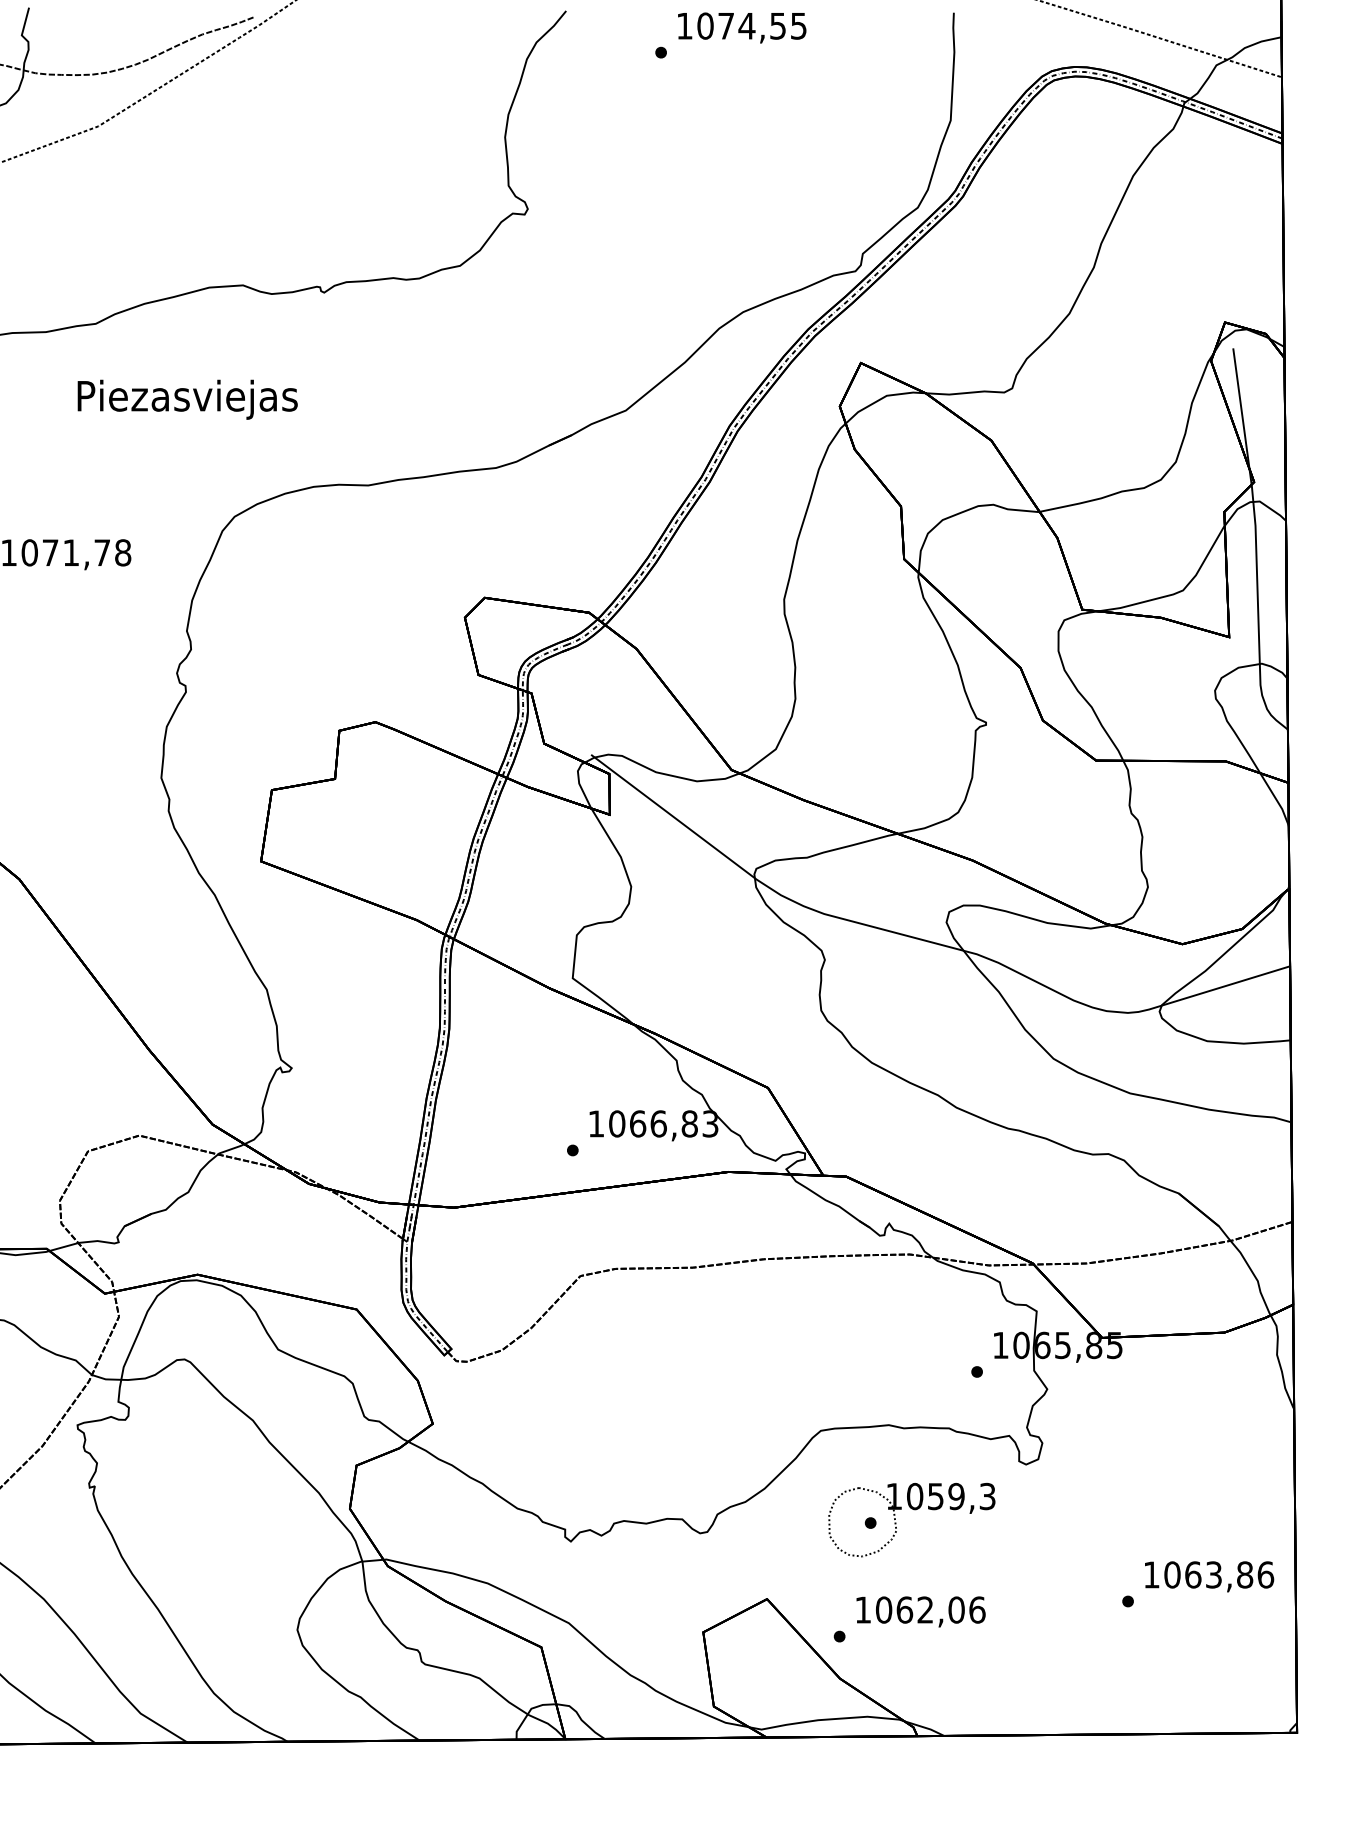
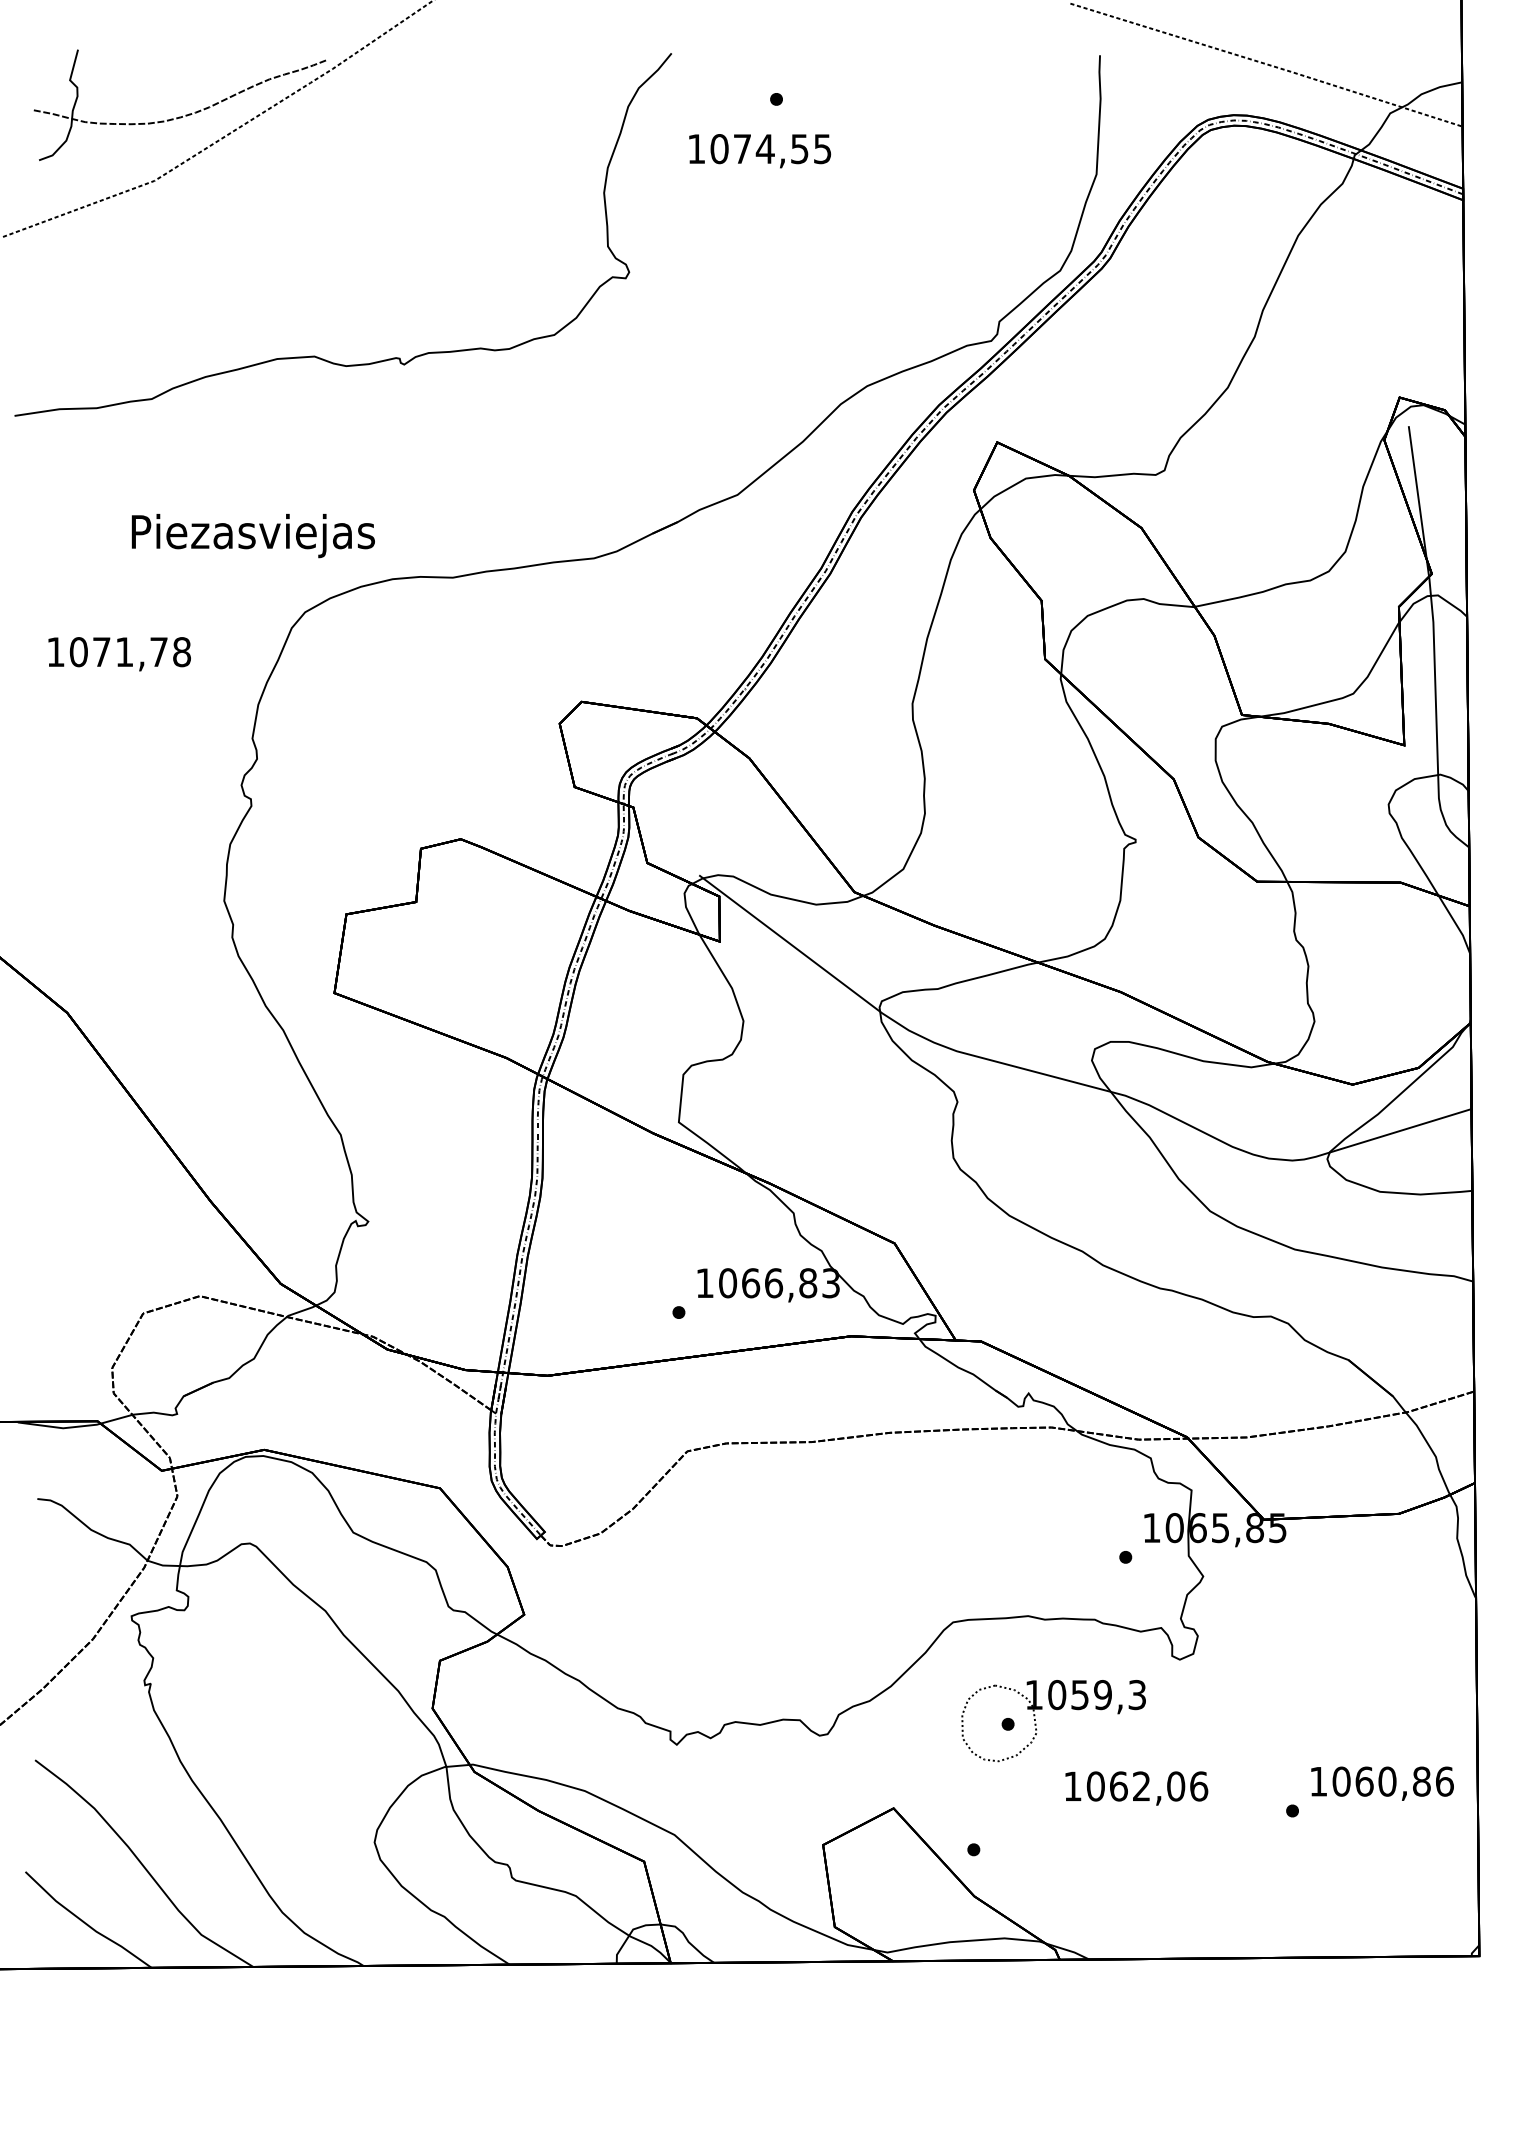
text: (742, 28) -> (760, 151), moved
text: (186, 400) -> (252, 536), moved
text: (1213, 1574) -> (1387, 1781), 1063,86 -> 1060,86
text: (920, 1611) -> (1136, 1788), moved

